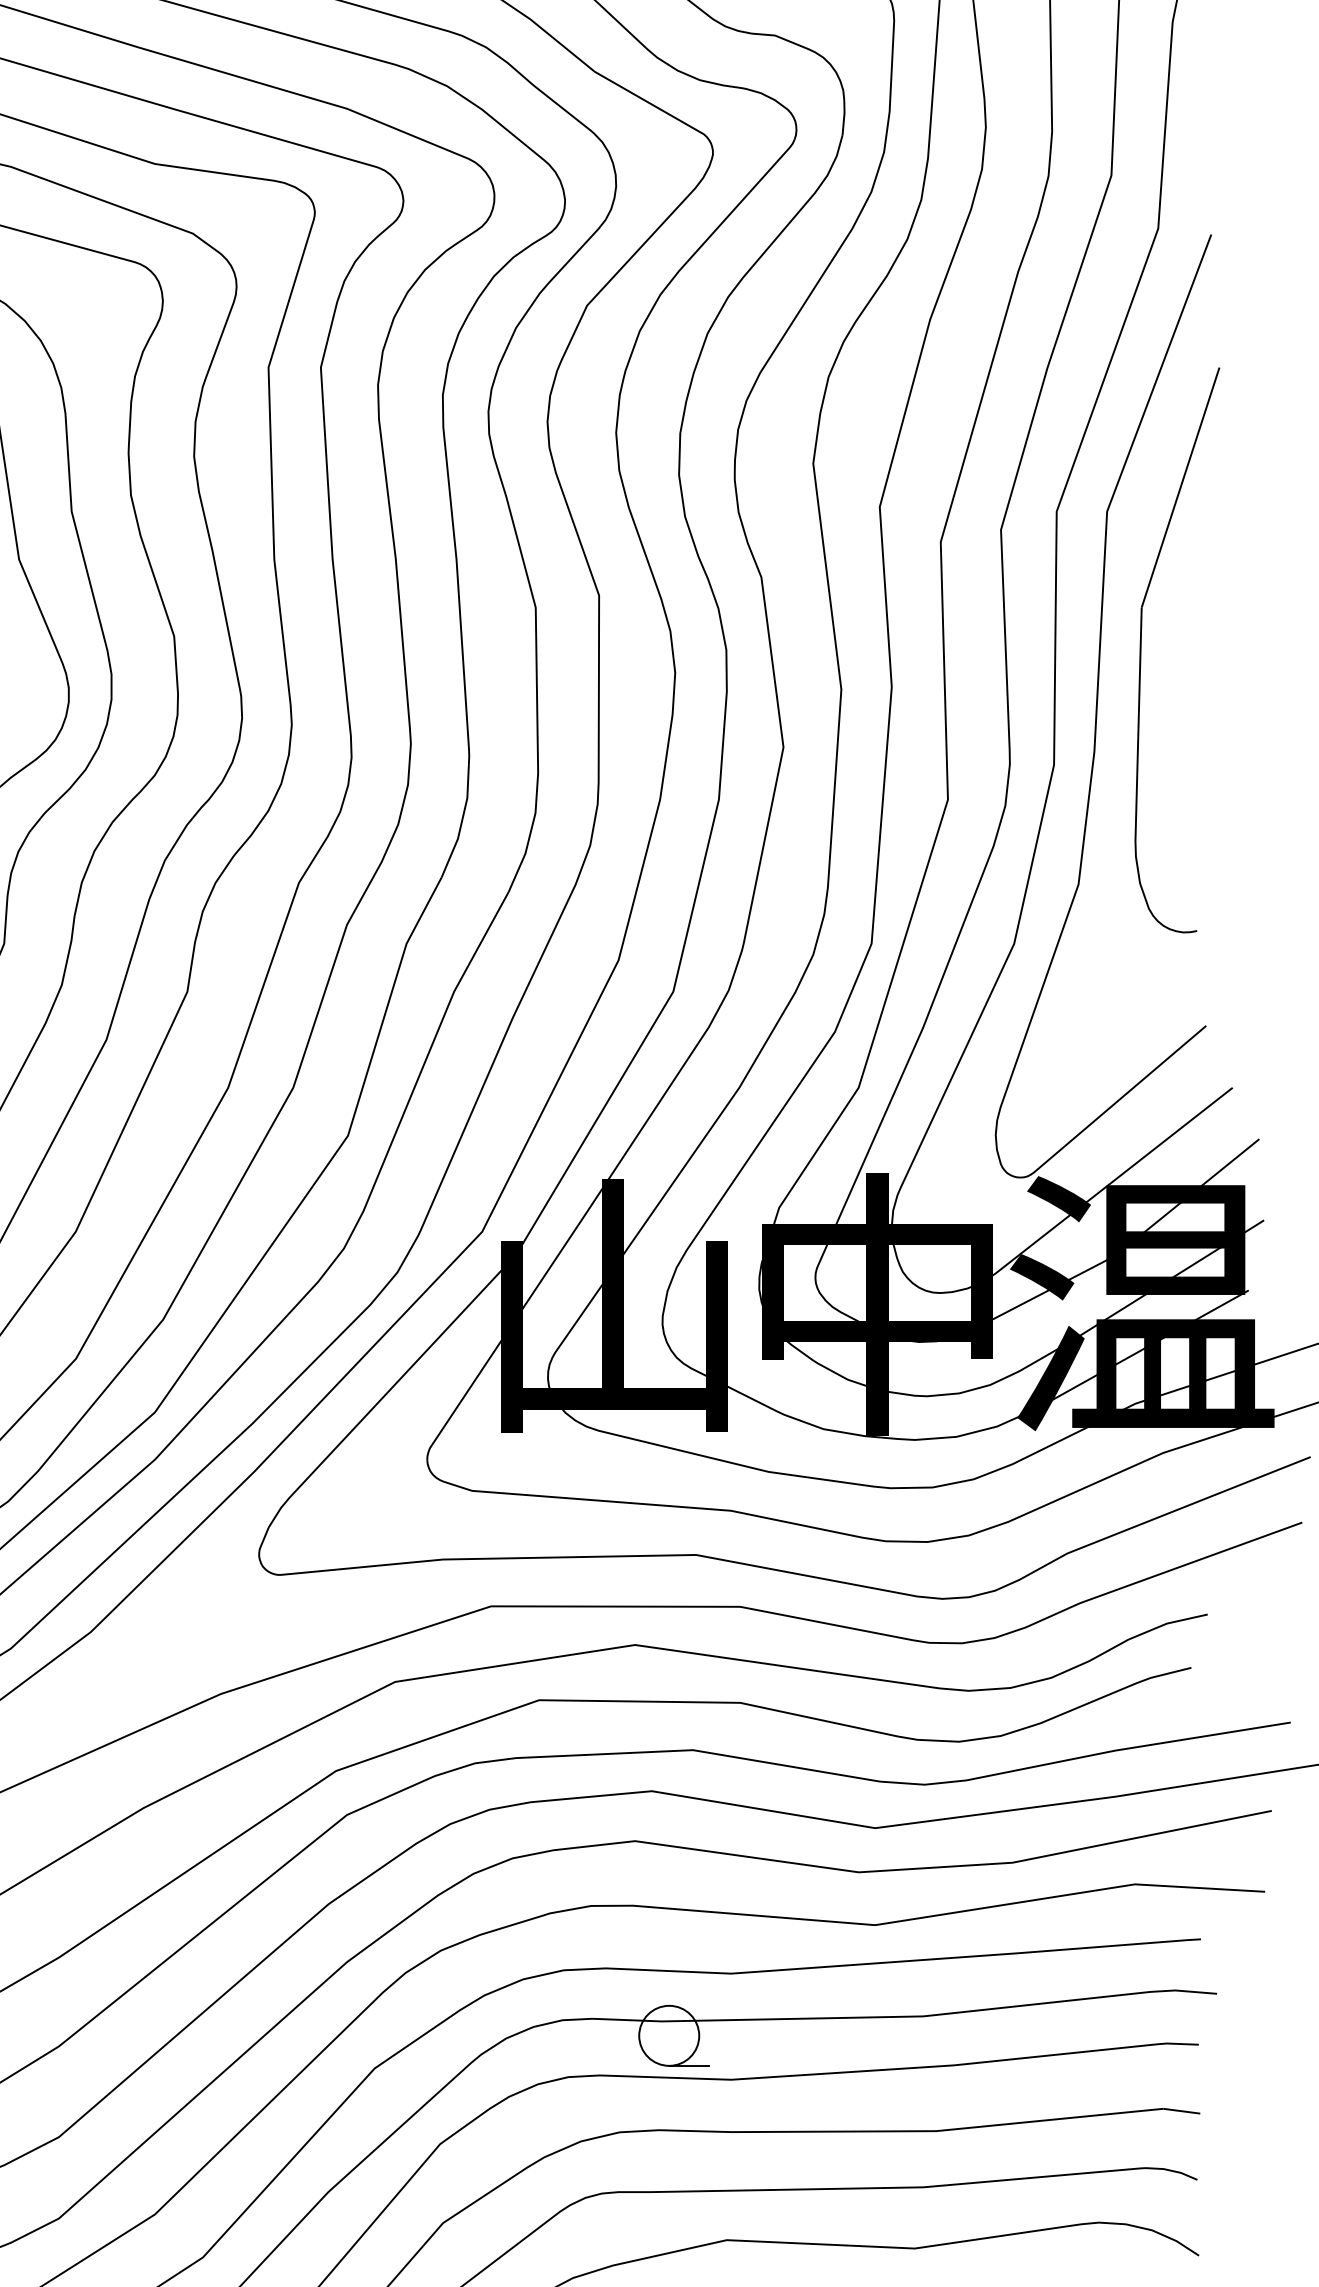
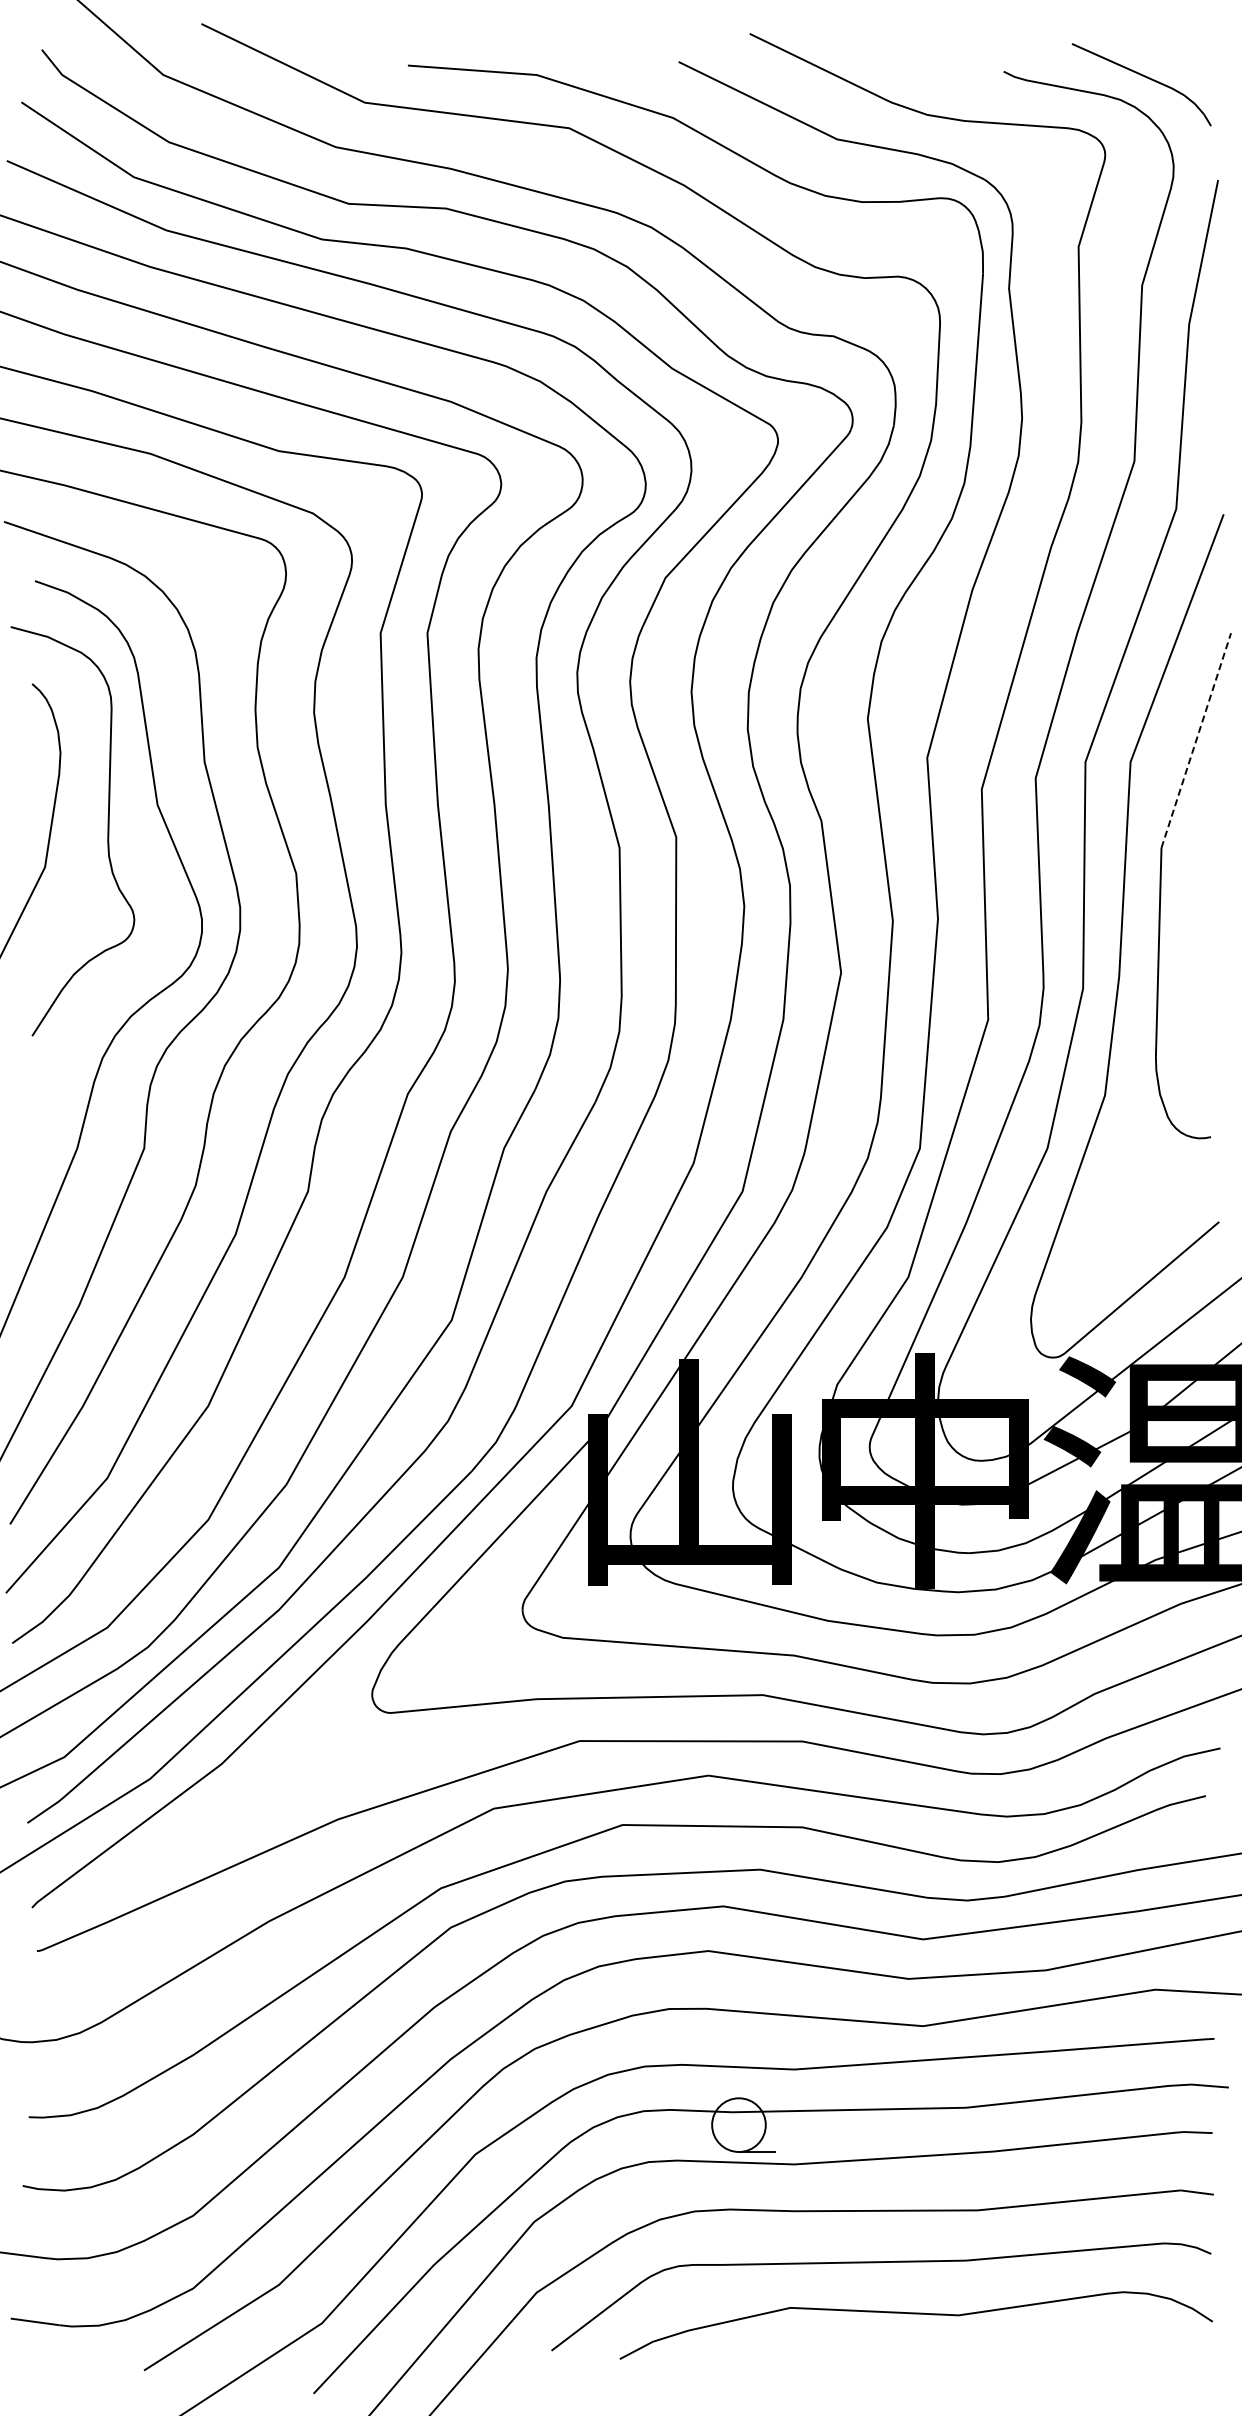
line: (1180, 487) -> (1196, 740), solid -> dashed

